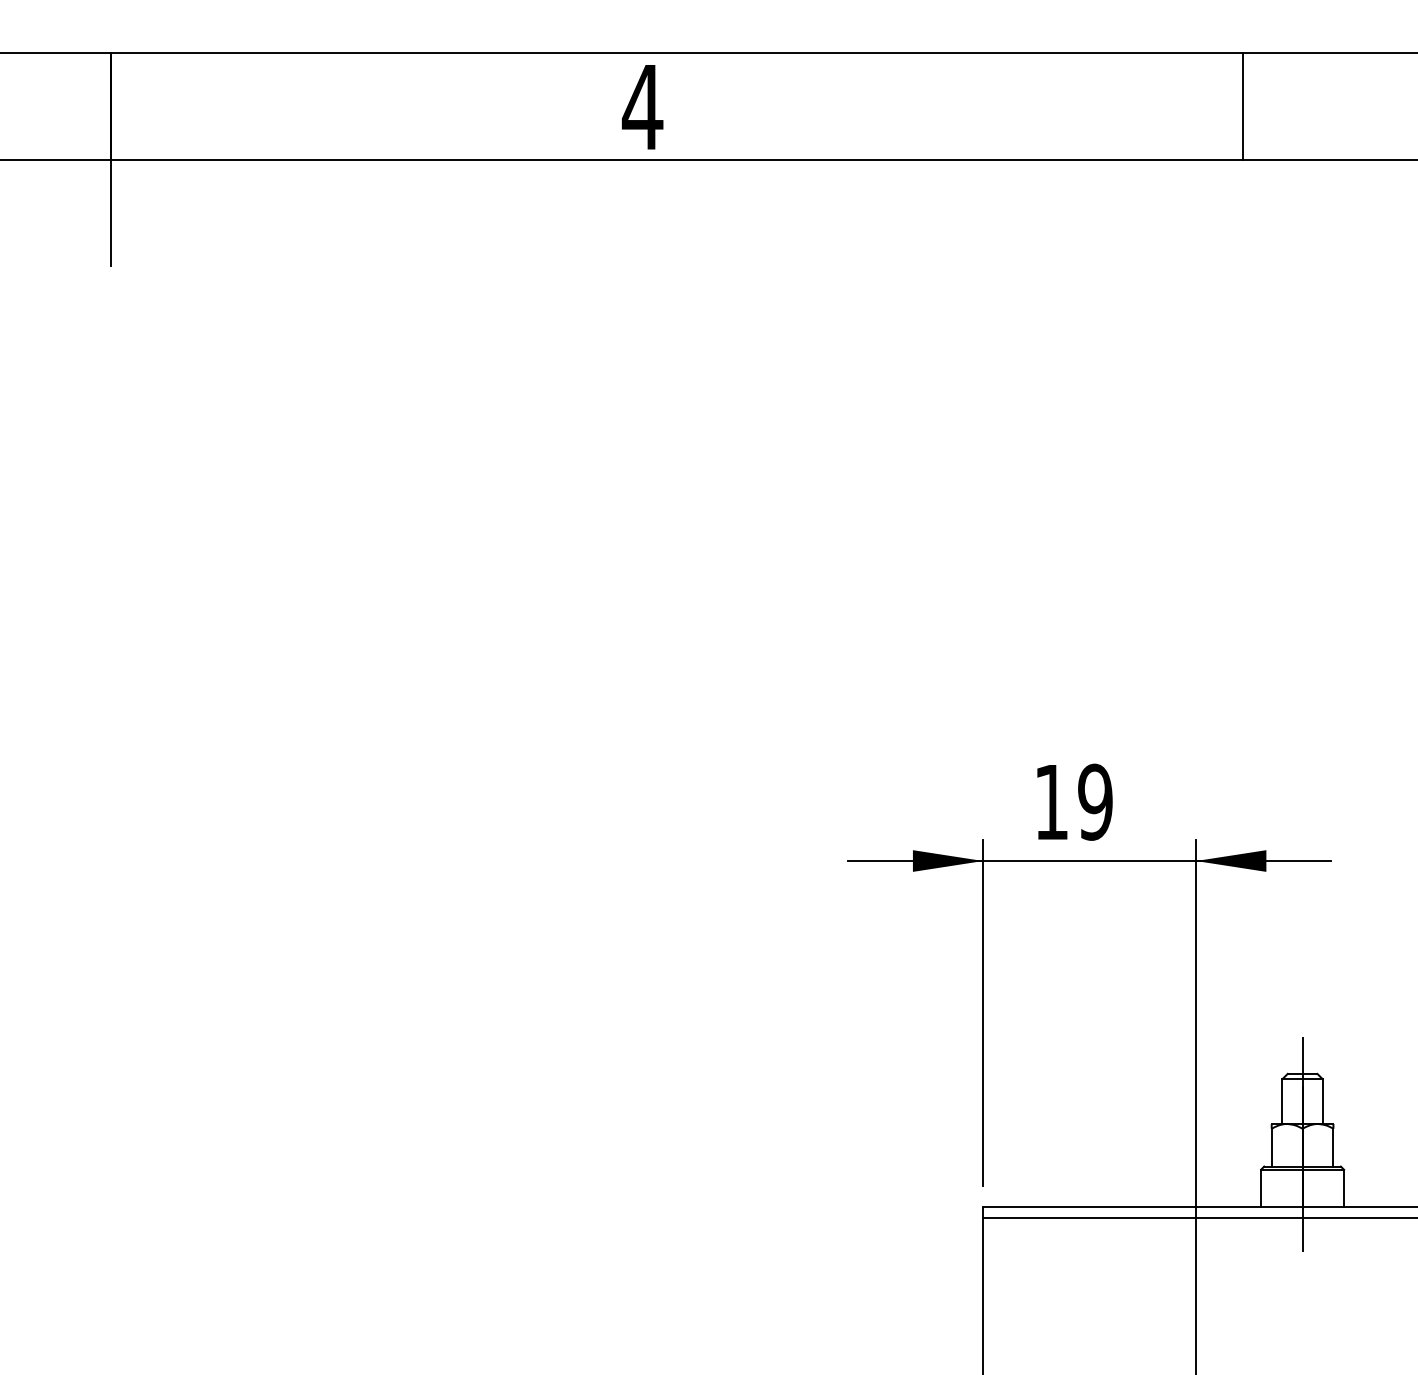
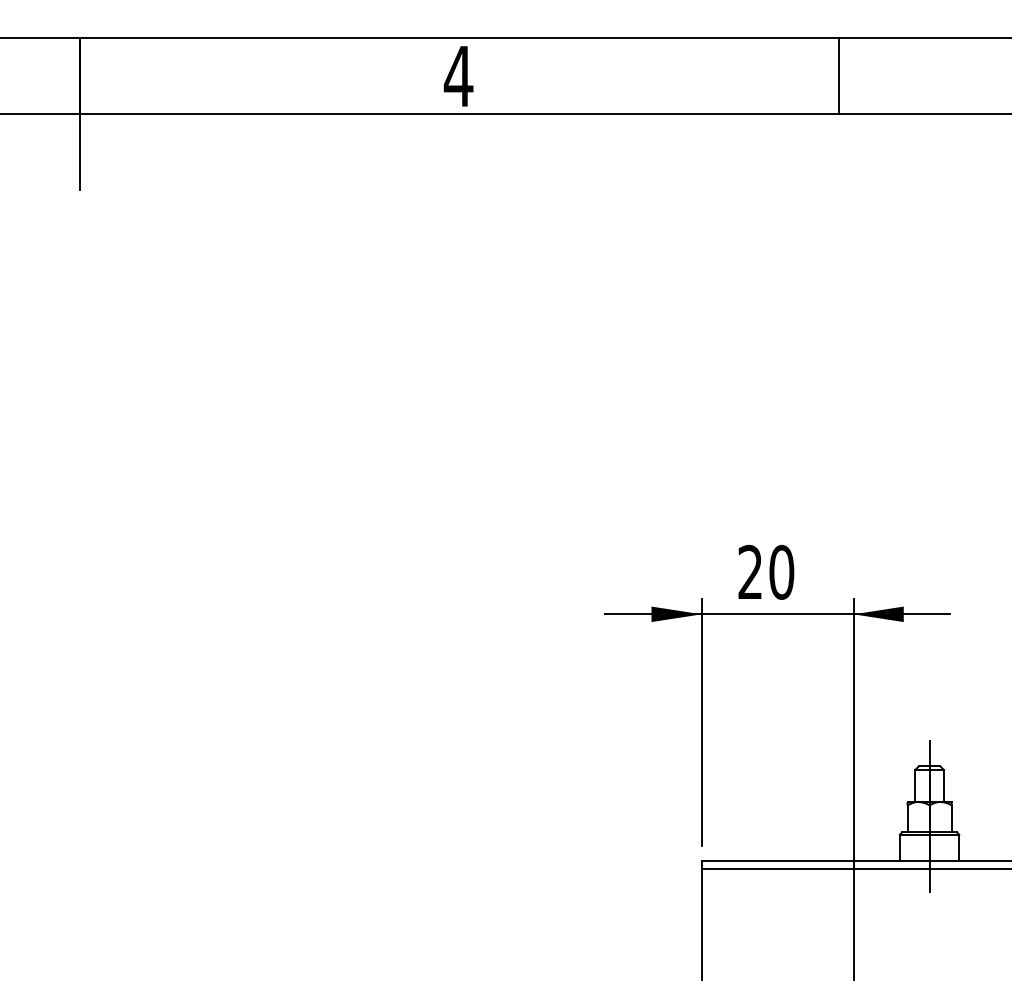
line: (1243, 105) -> (839, 75), moved
text: (1074, 801) -> (766, 571), 19 -> 20

